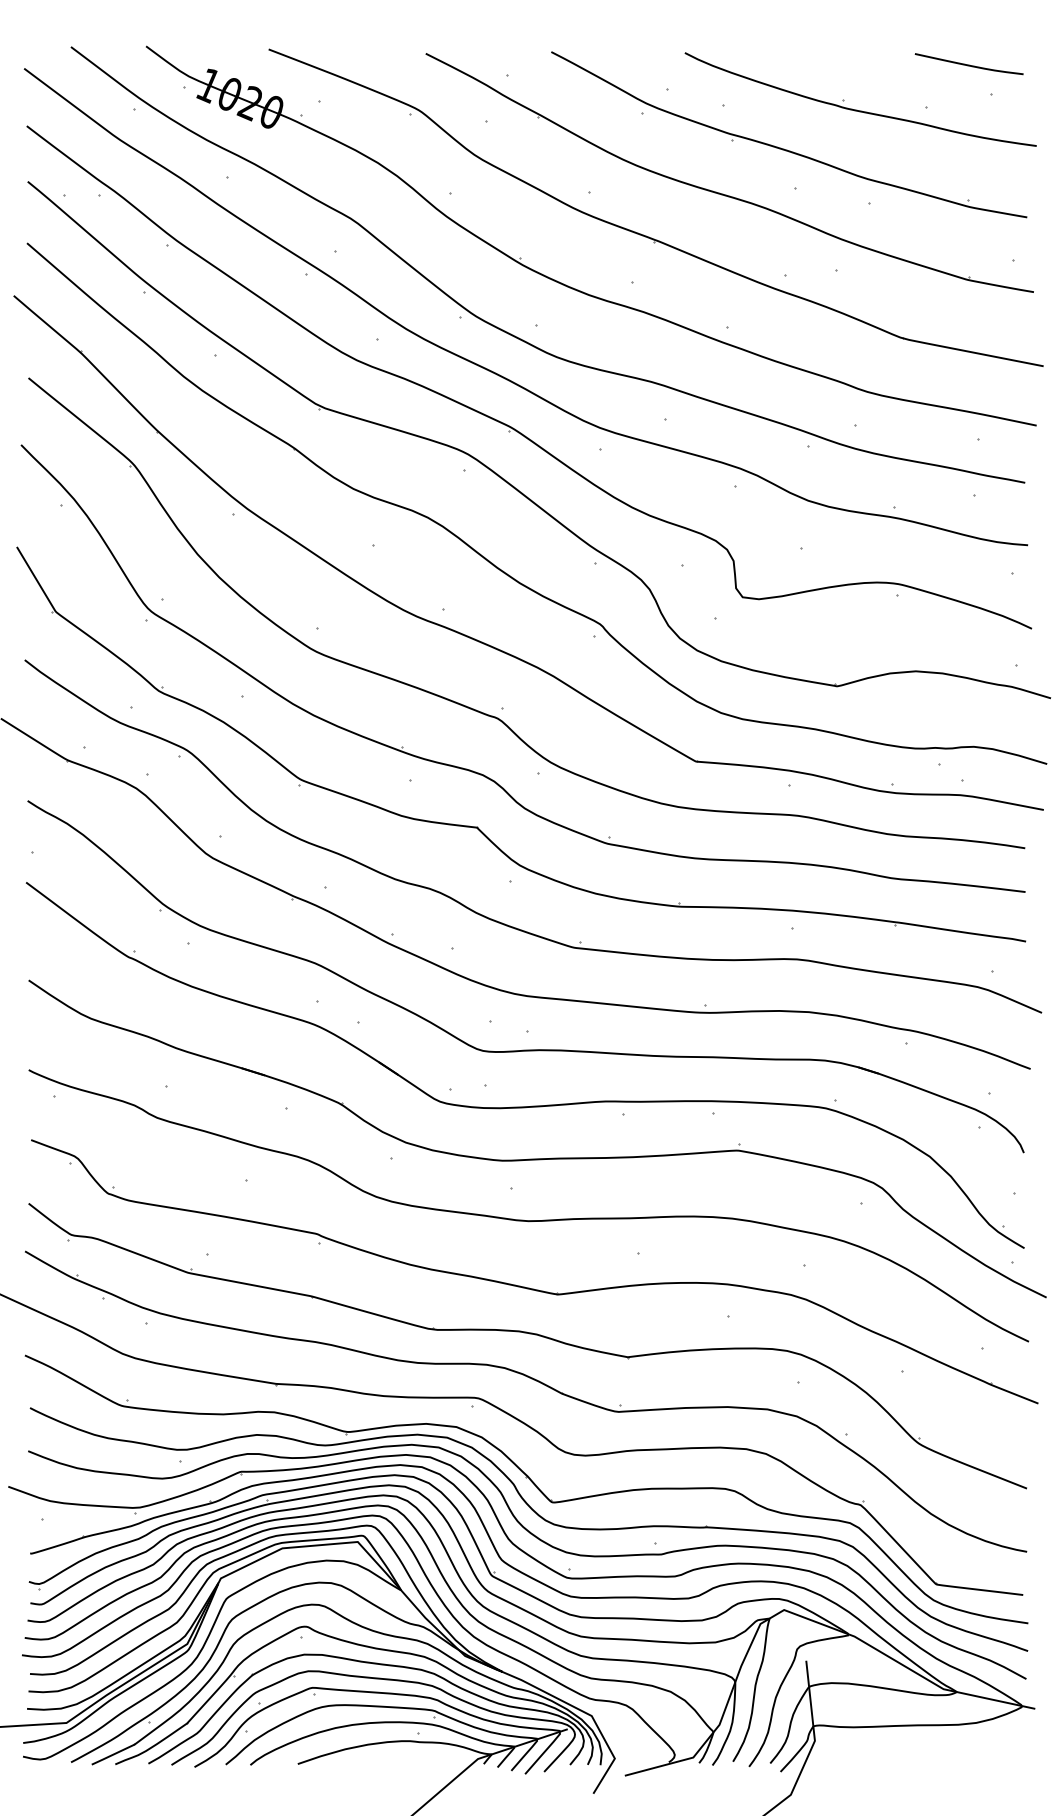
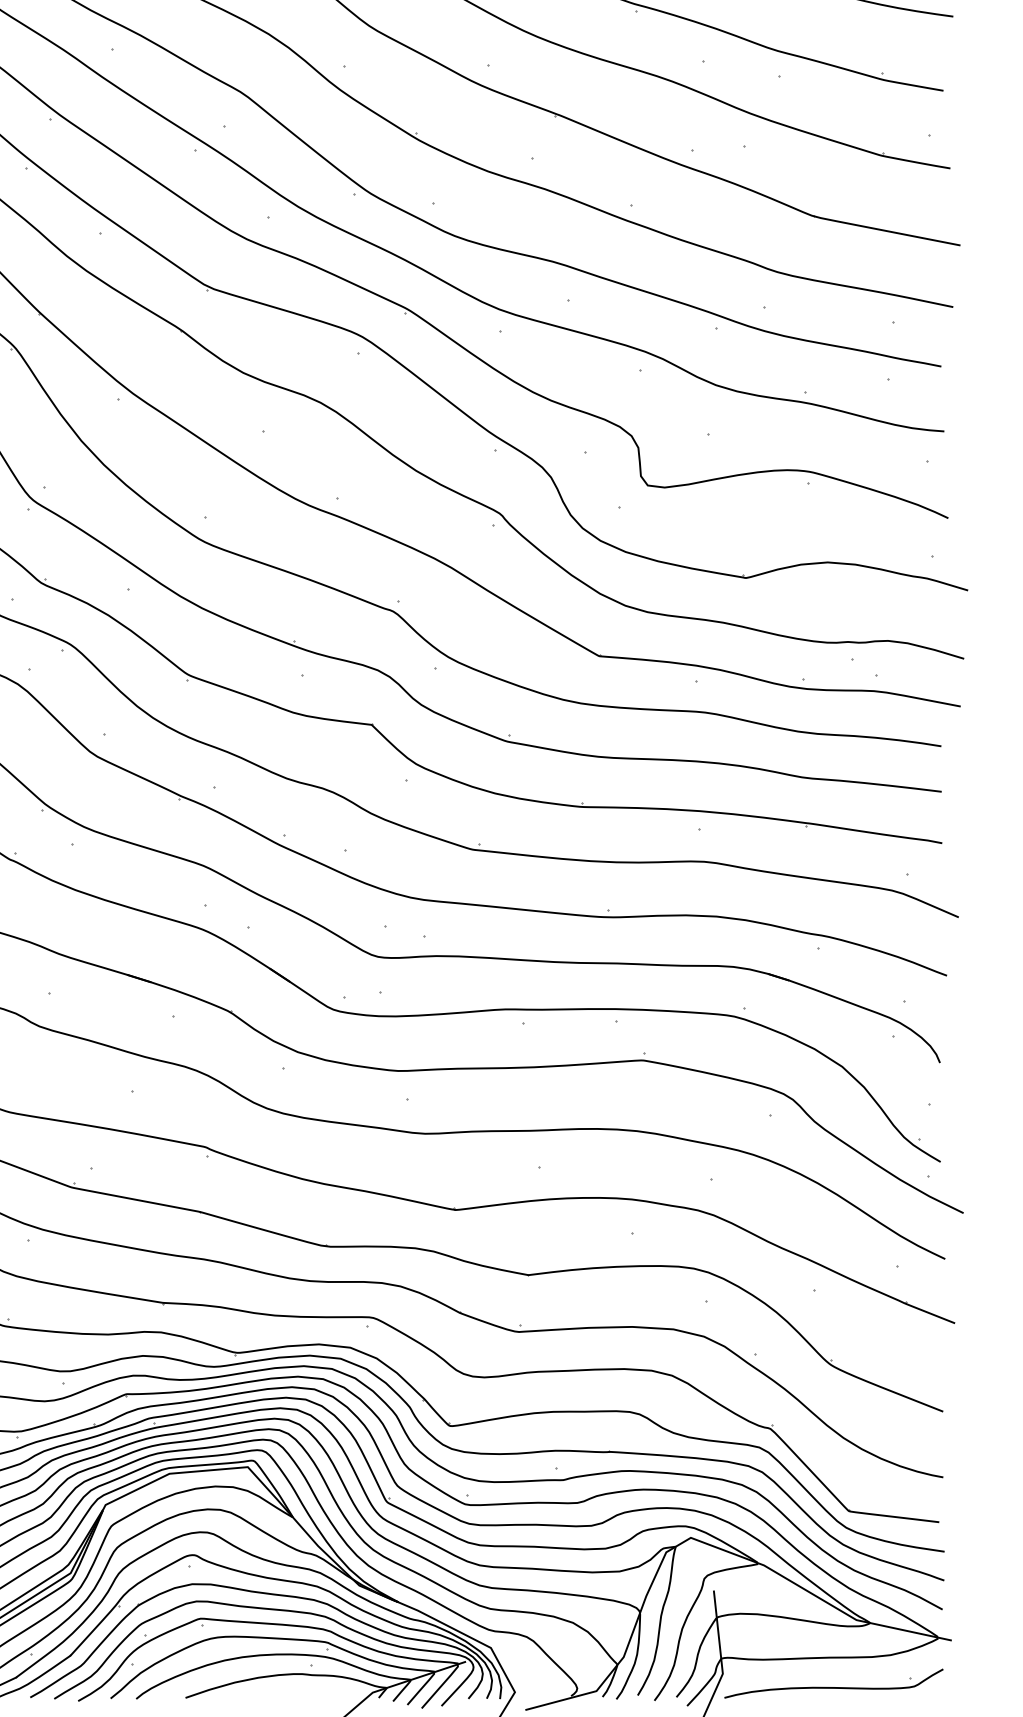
part: (921, 1749) -> (833, 1682), added

